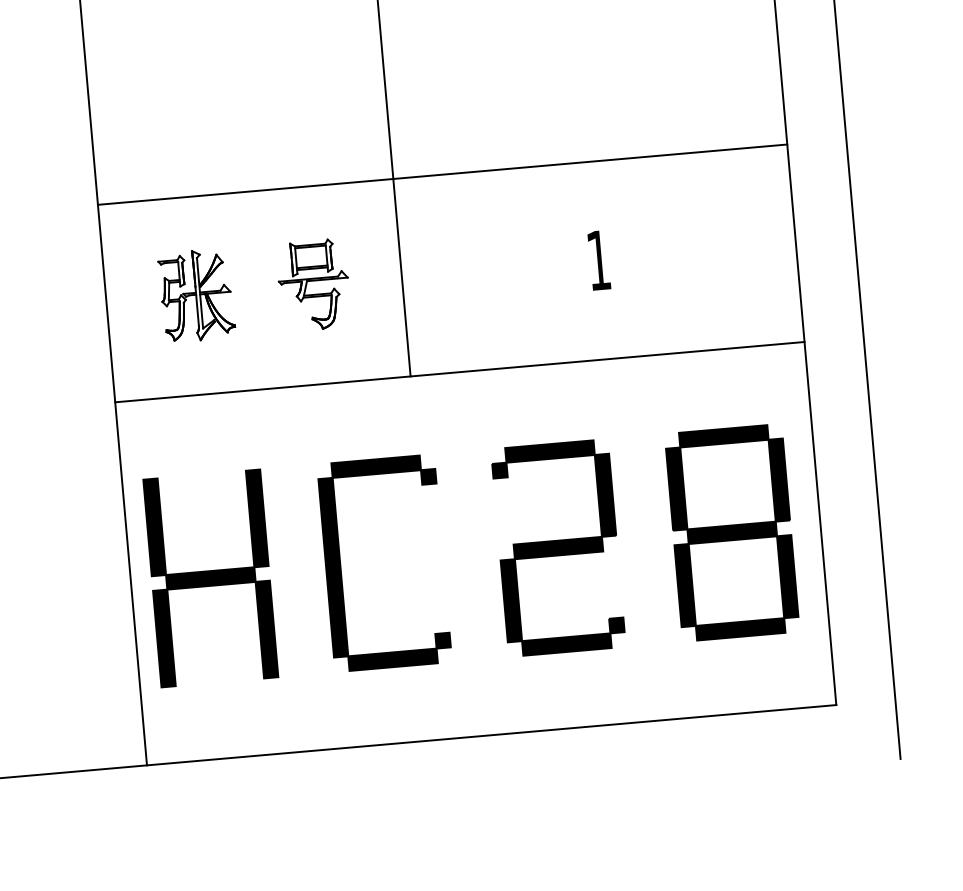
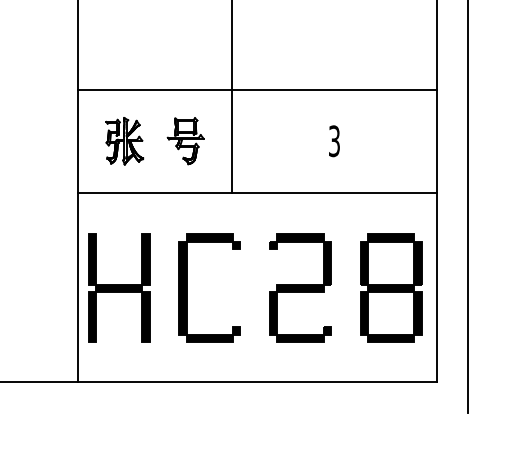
text: (598, 260) -> (334, 141), 1 -> 3

